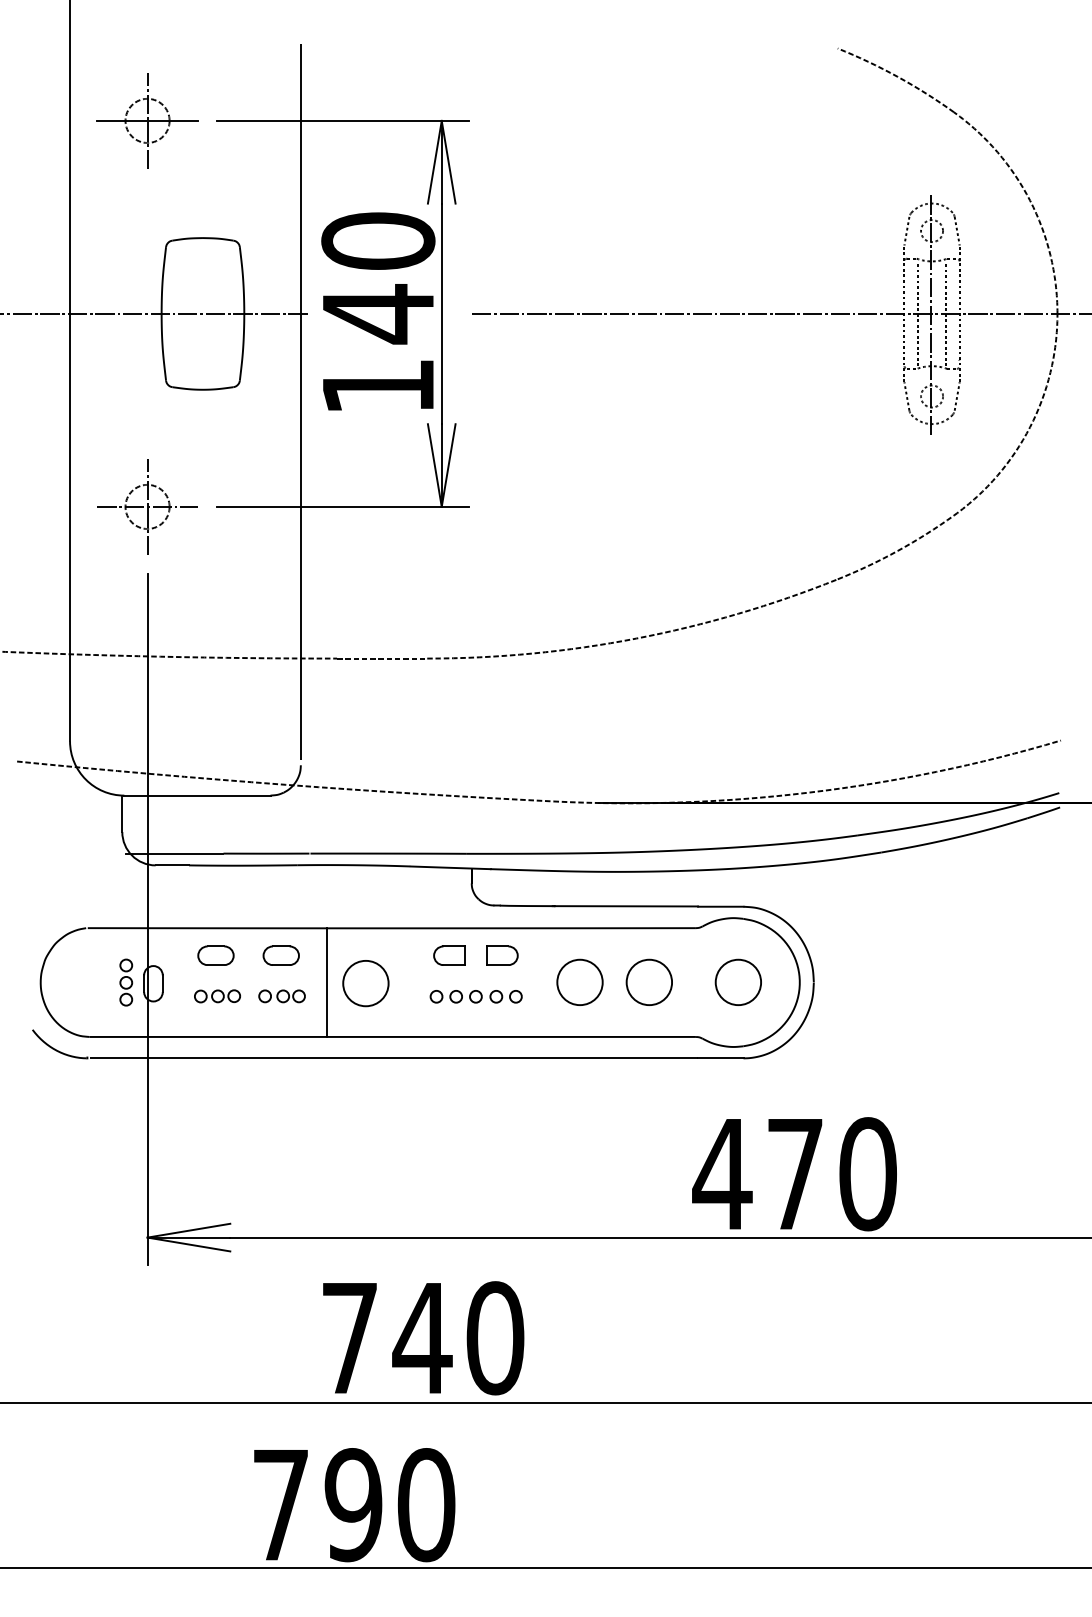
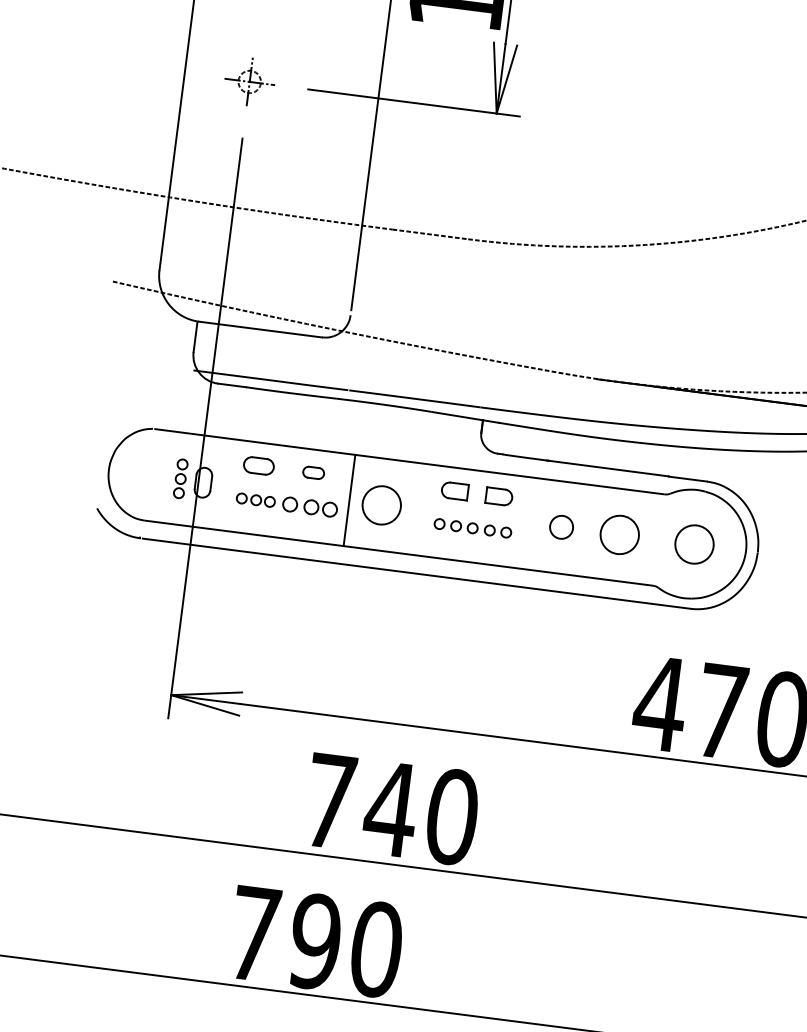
part: (147, 506) -> (249, 81), size x0.6
part: (280, 955) -> (313, 472), size x0.7
circle: (579, 981) -> (561, 526), size x0.6
part: (281, 996) -> (309, 507), size x1.4

